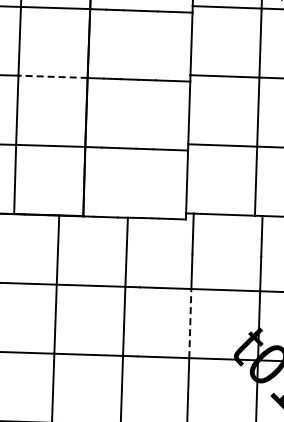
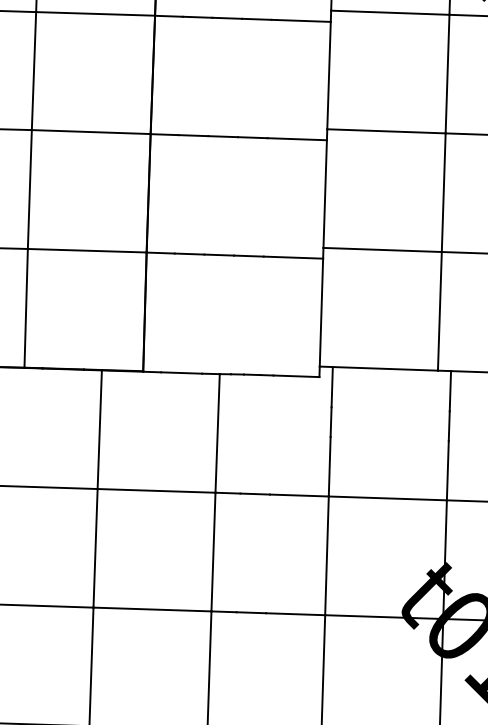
line: (53, 76) -> (92, 131), dashed -> solid
line: (190, 323) -> (327, 555), dashed -> solid

